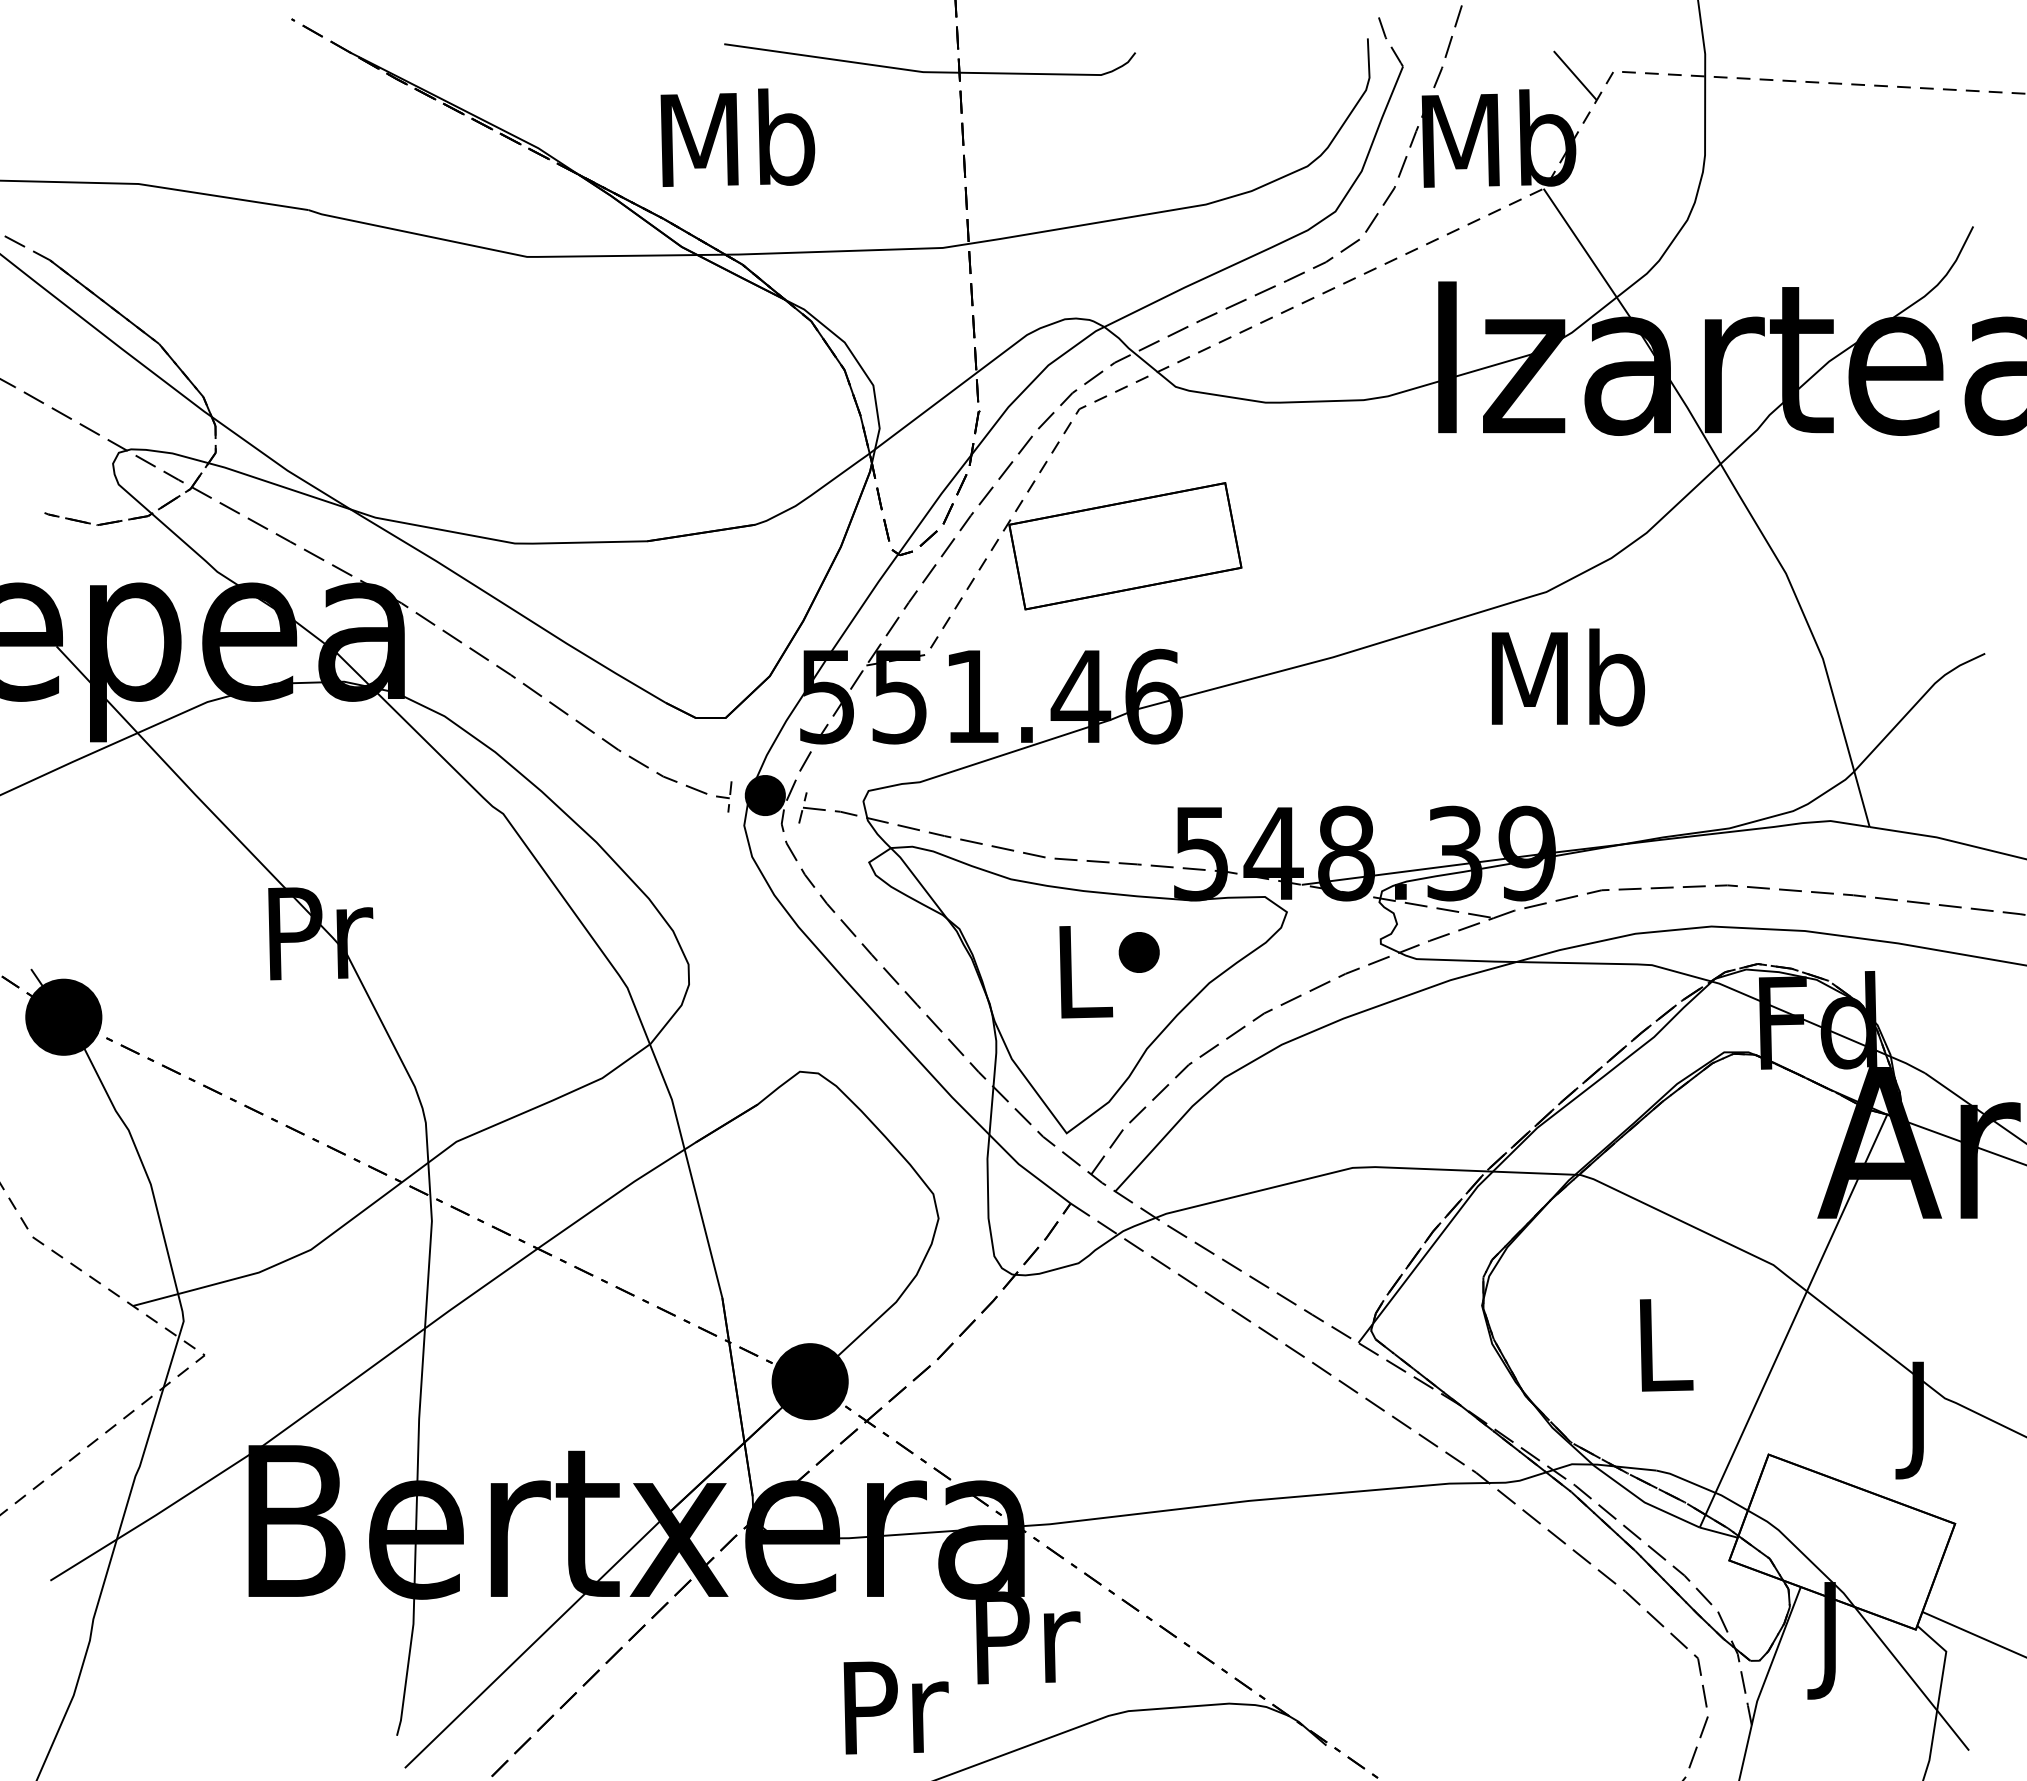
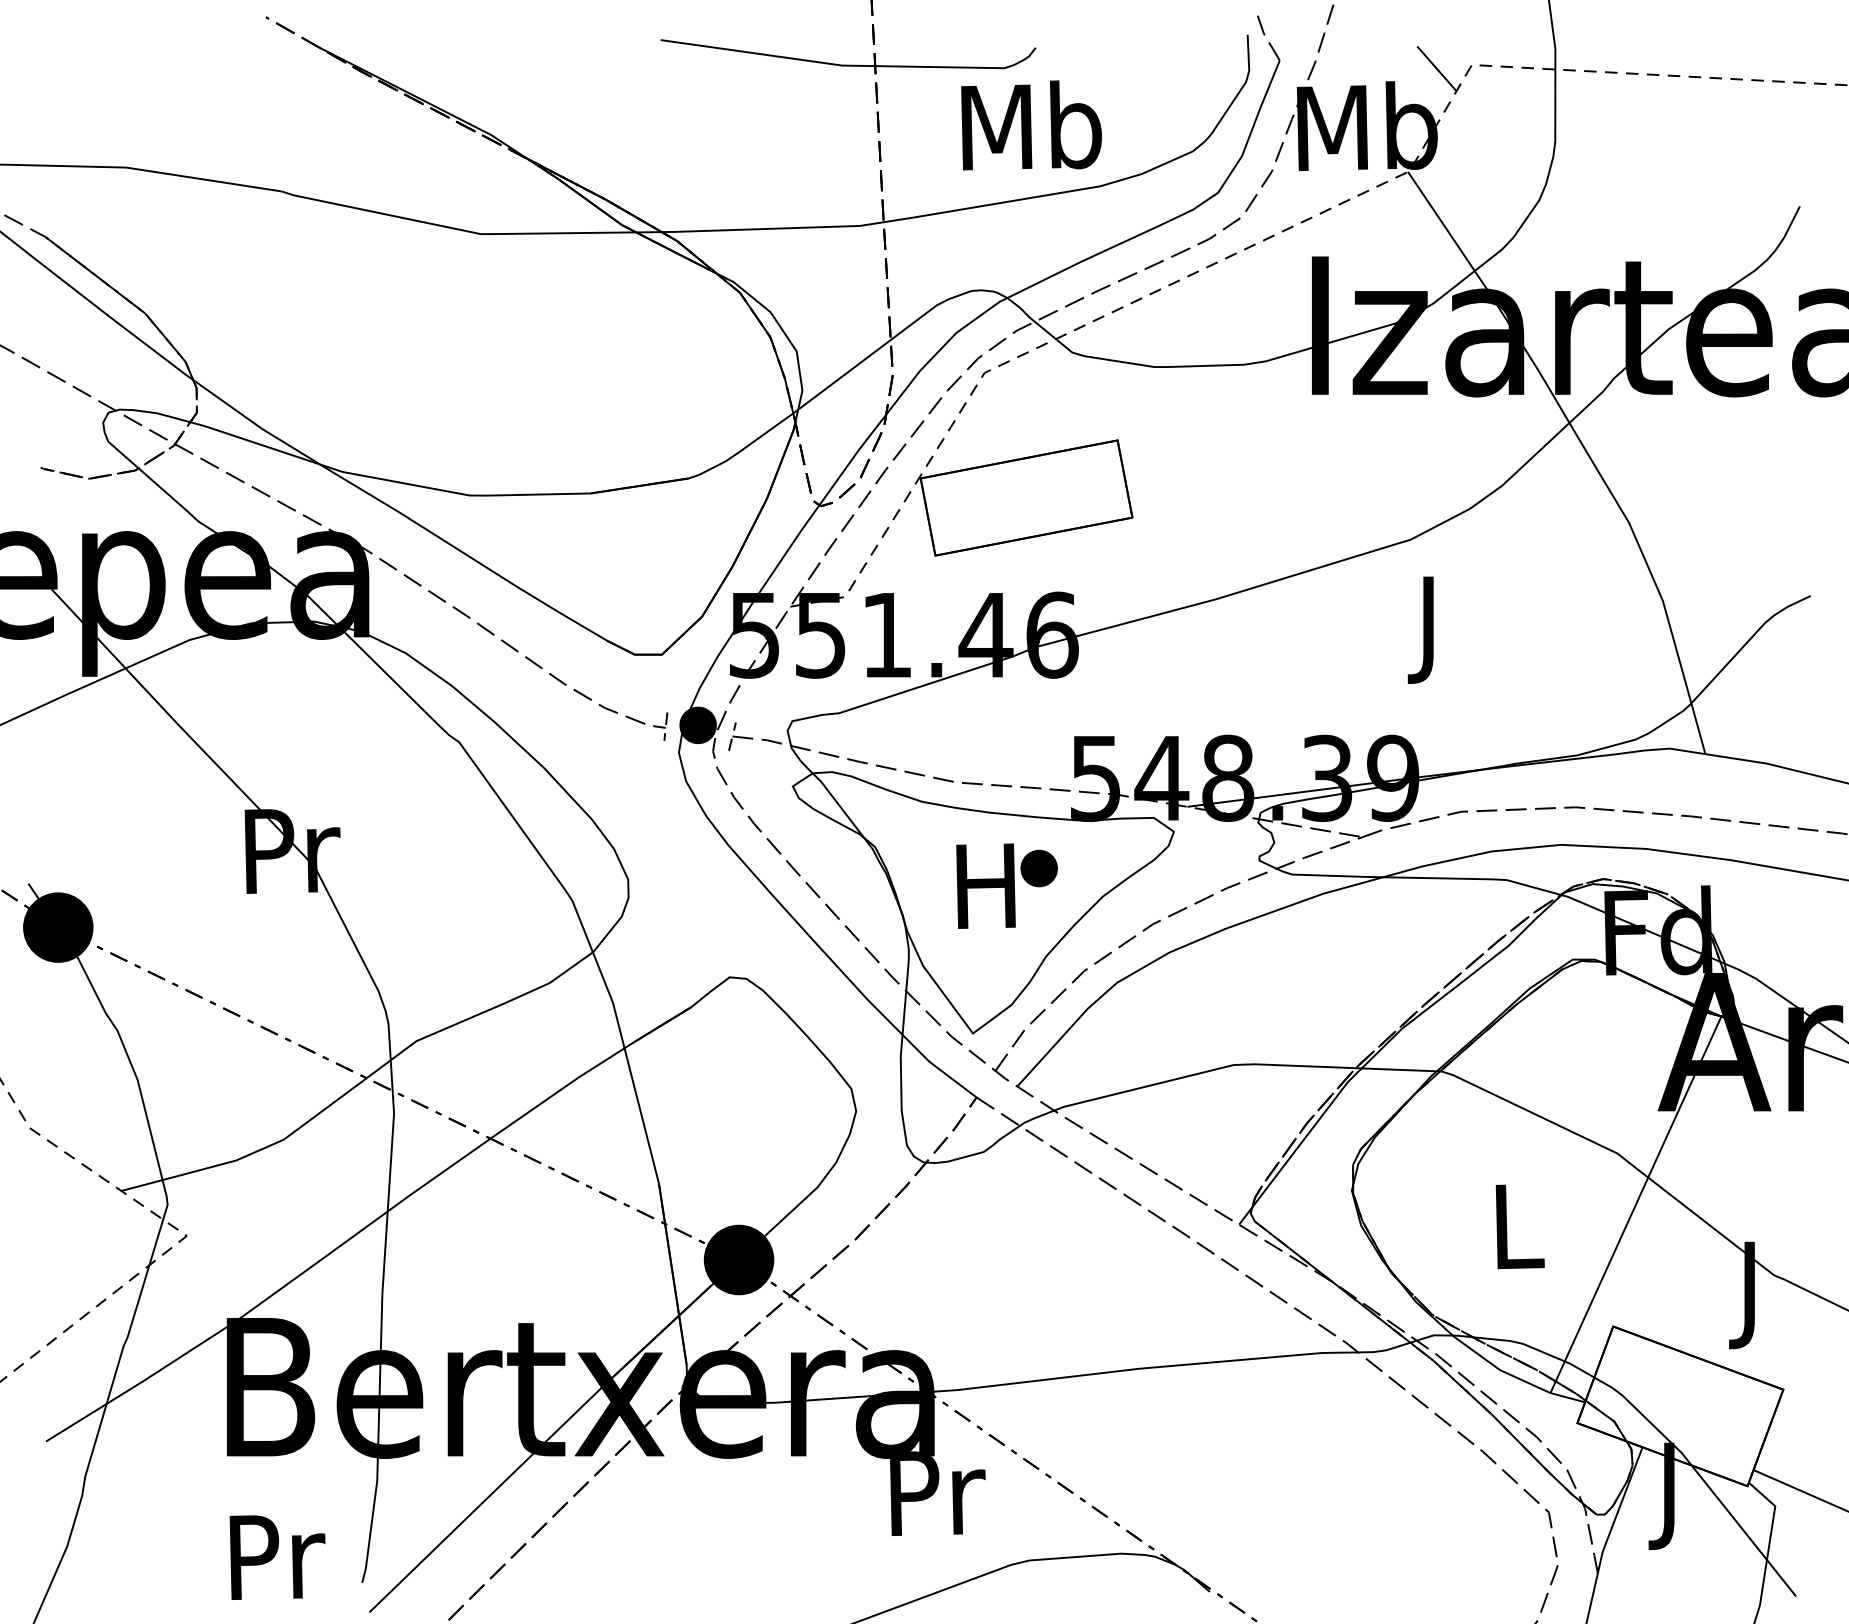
text: (737, 137) -> (1031, 125), moved
text: (1568, 689) -> (1430, 628), Mb -> J
text: (1080, 971) -> (985, 885), L -> H
text: (895, 1707) -> (276, 1557), moved

